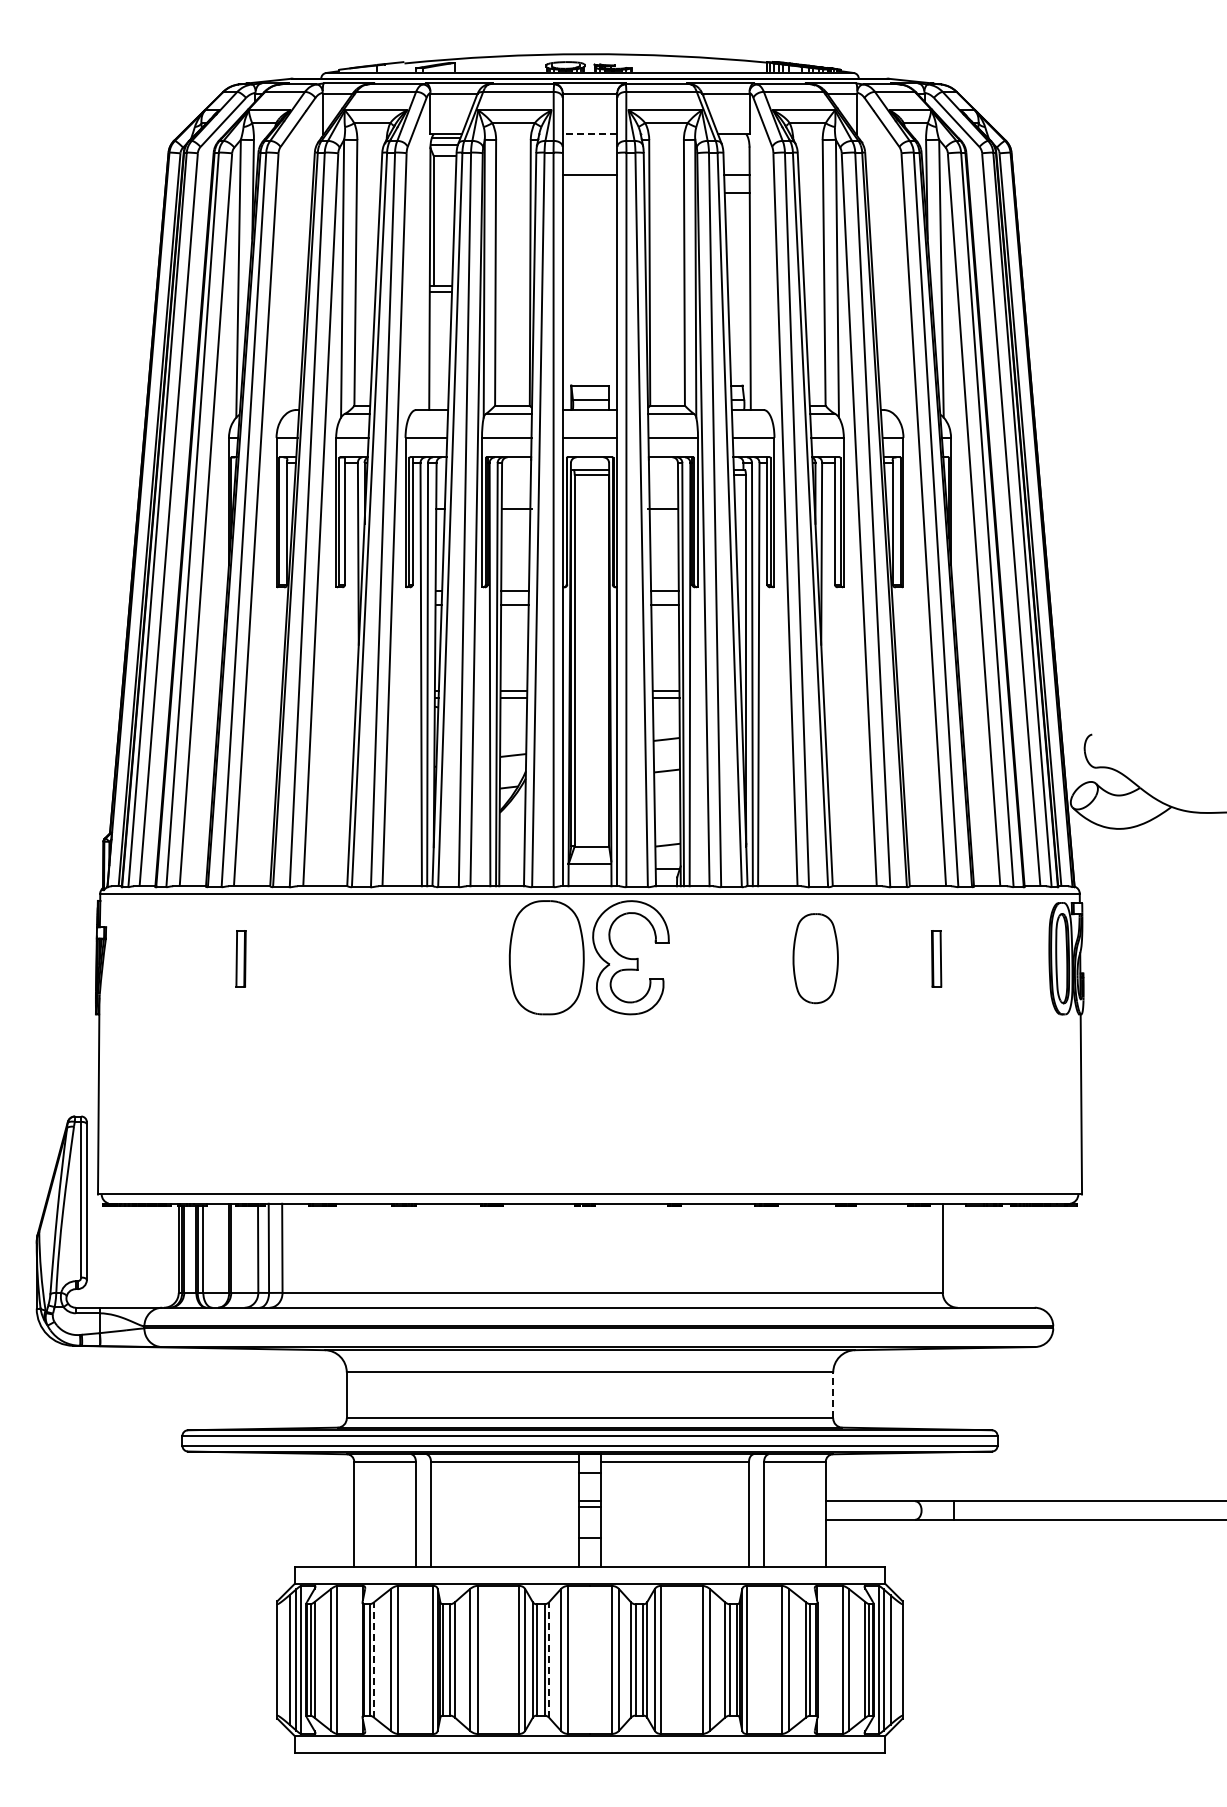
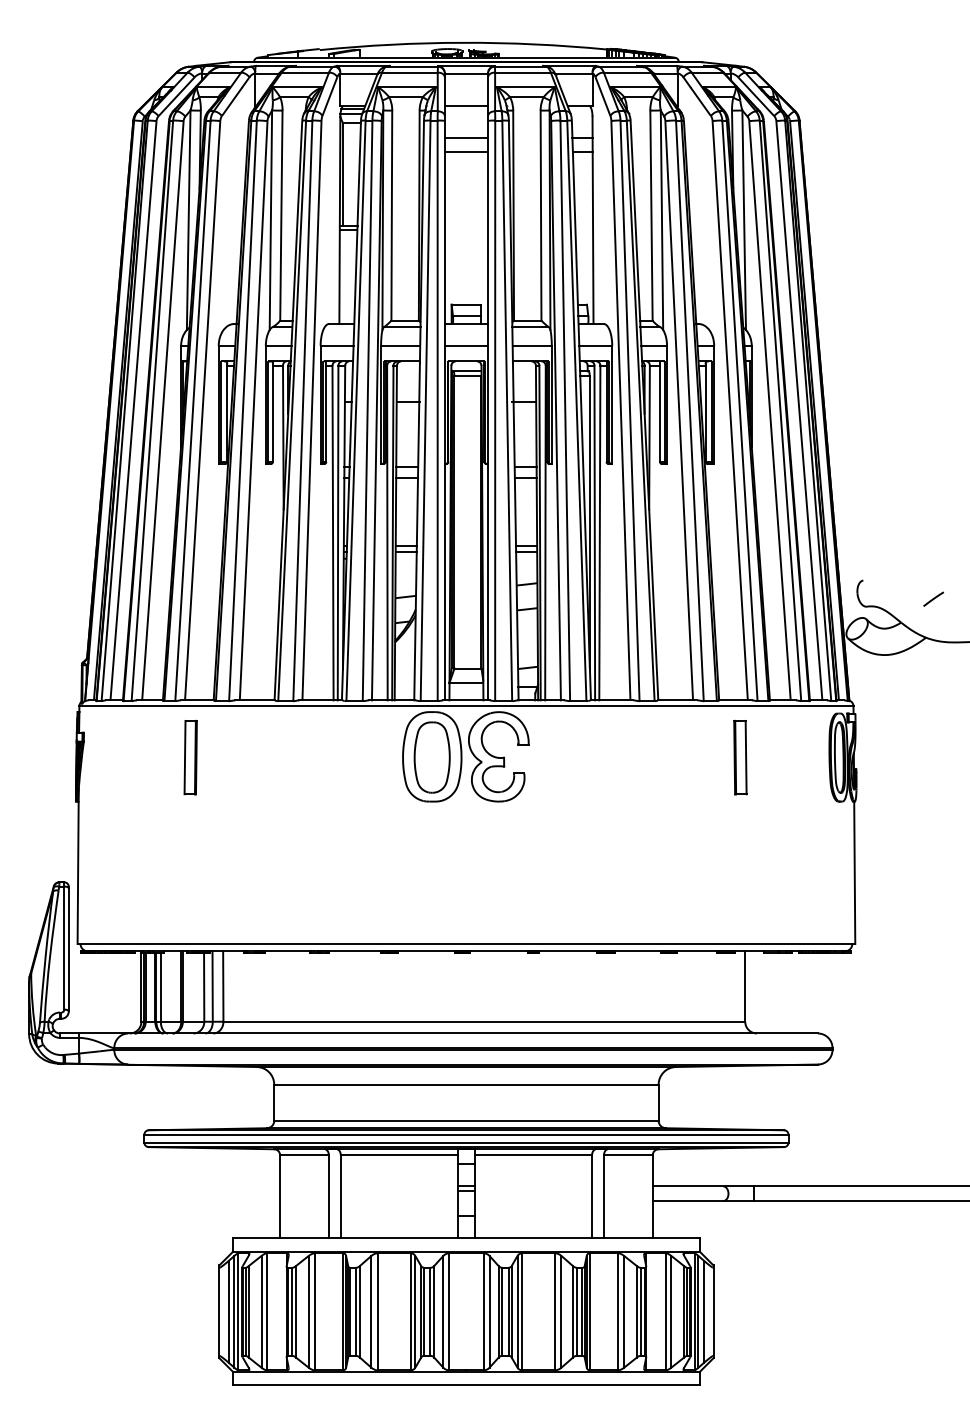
line: (589, 134) -> (466, 106), dashed -> solid
line: (589, 192) -> (466, 152), added
line: (1181, 757) -> (933, 598), added
part: (240, 958) -> (190, 757), size x1.67
part: (815, 958) -> (432, 757), moved
part: (936, 958) -> (740, 757), size x1.67
line: (833, 1395) -> (658, 1102), dashed -> solid
line: (374, 1659) -> (296, 1311), dashed -> solid
line: (549, 1659) -> (434, 1311), dashed -> solid

